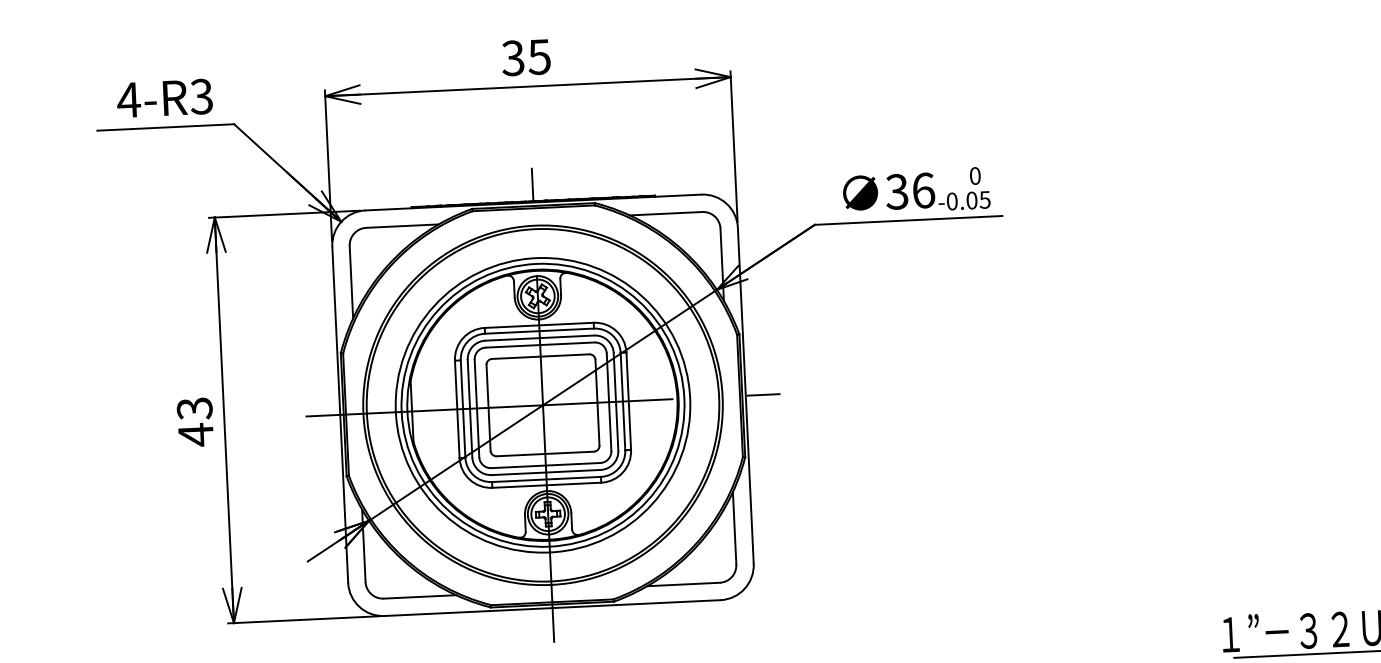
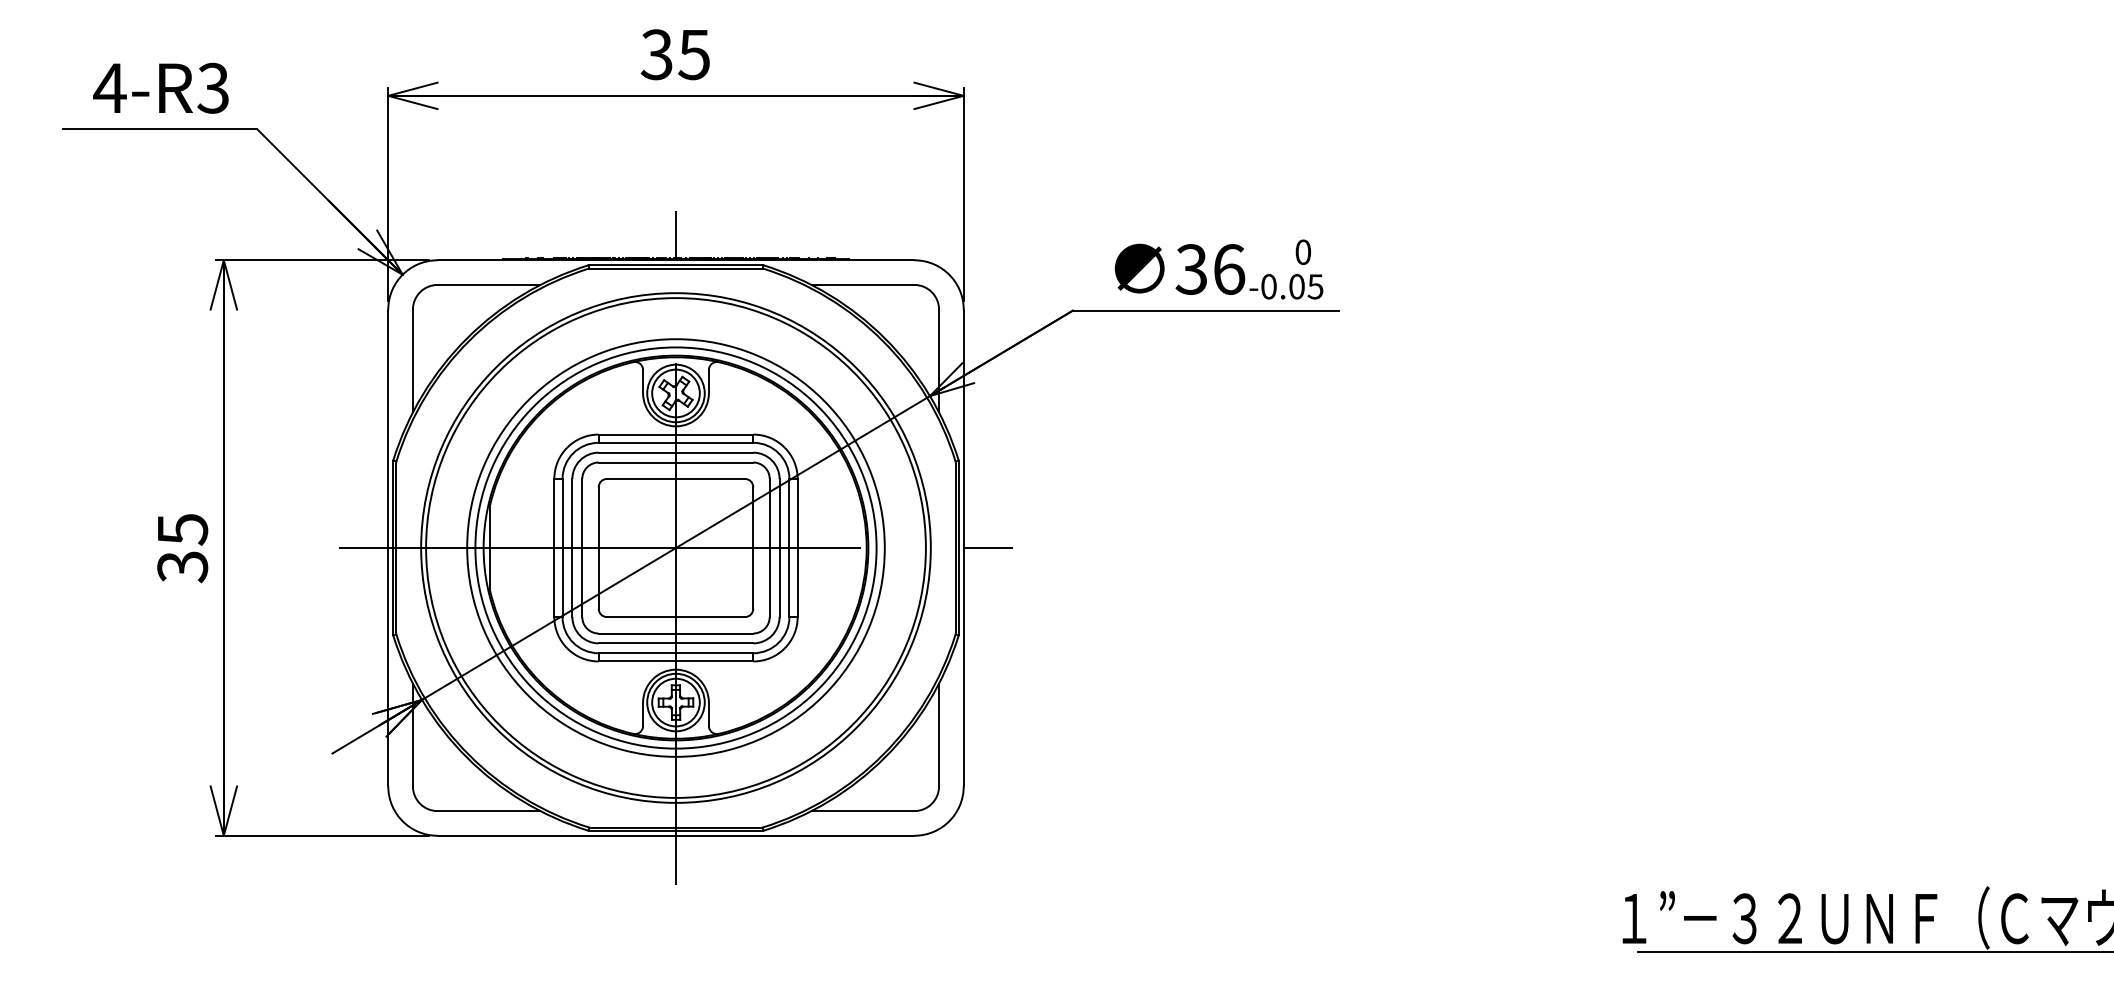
text: (195, 422) -> (182, 548), 43 -> 35

